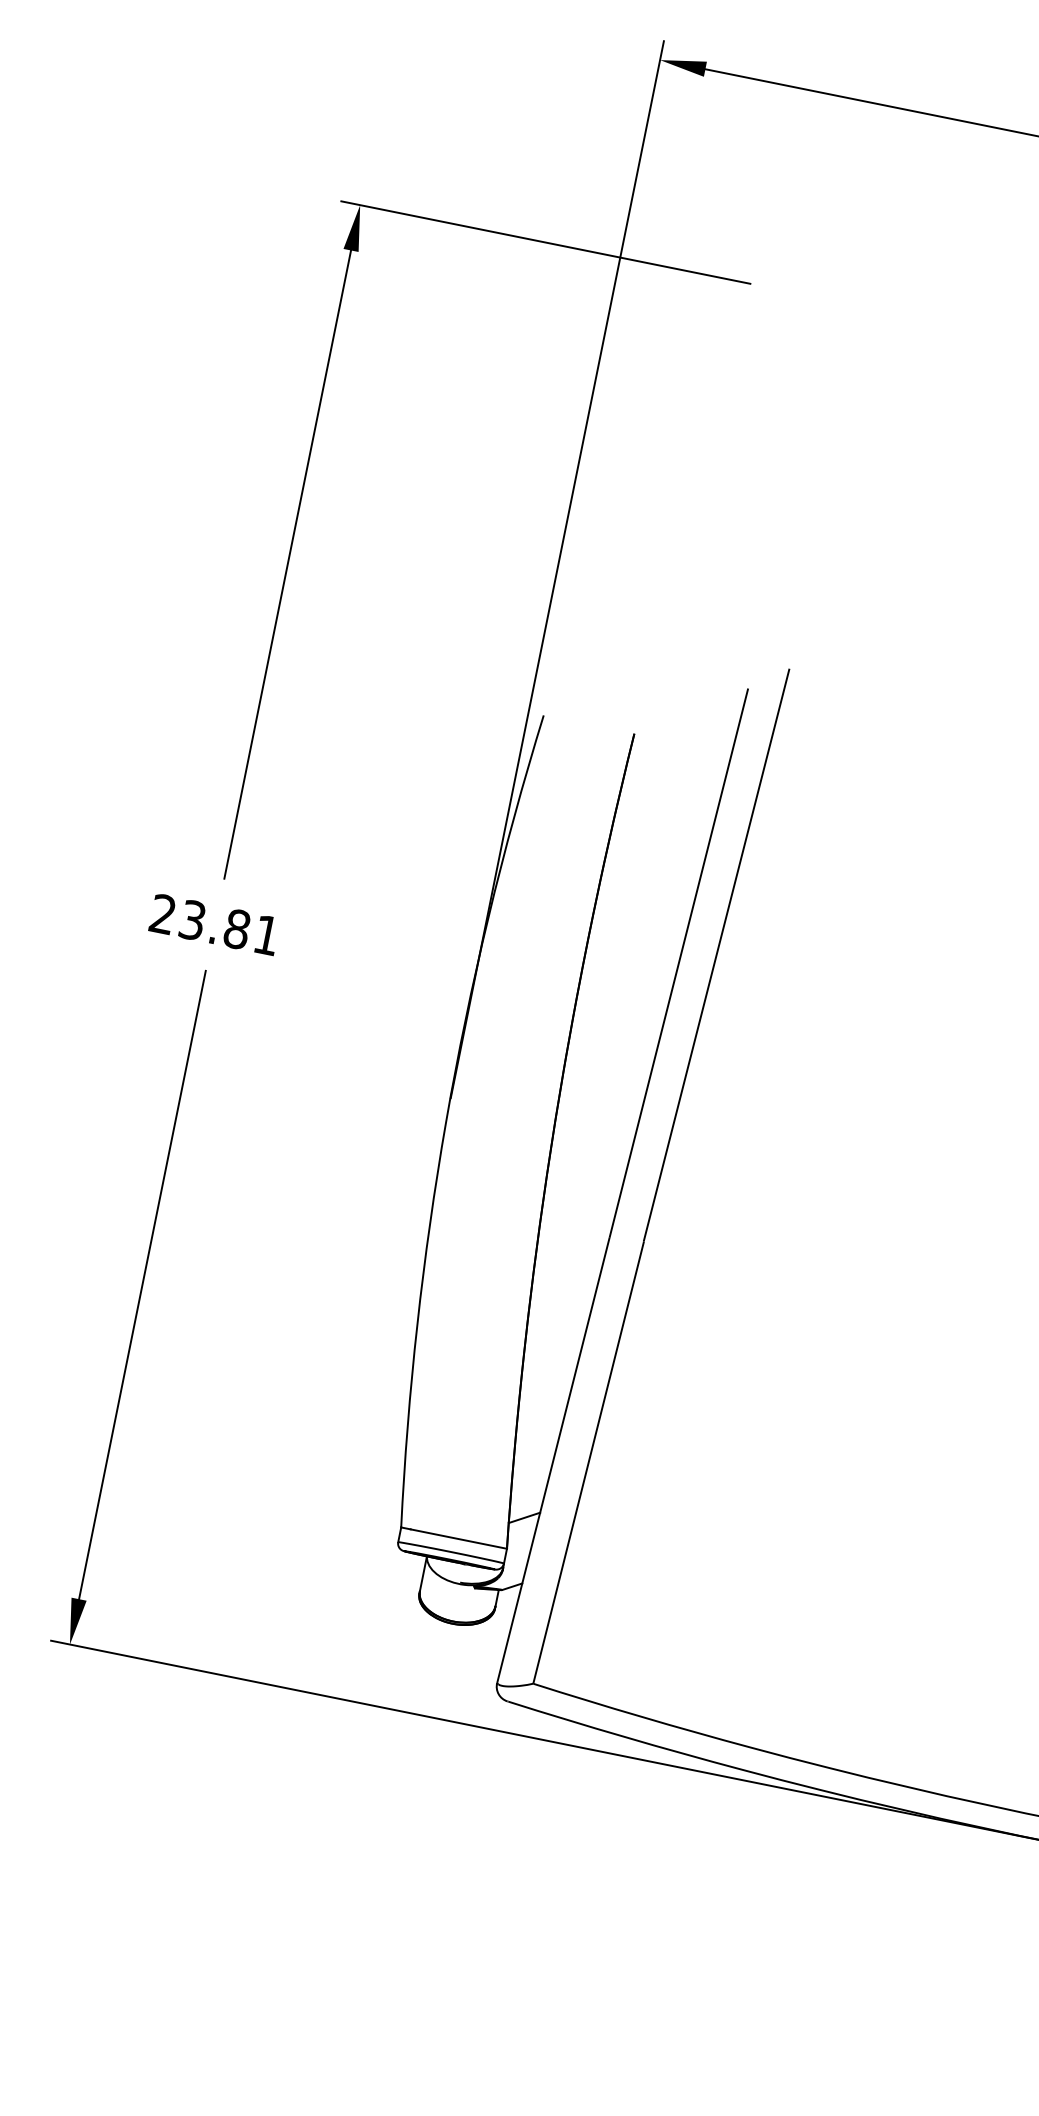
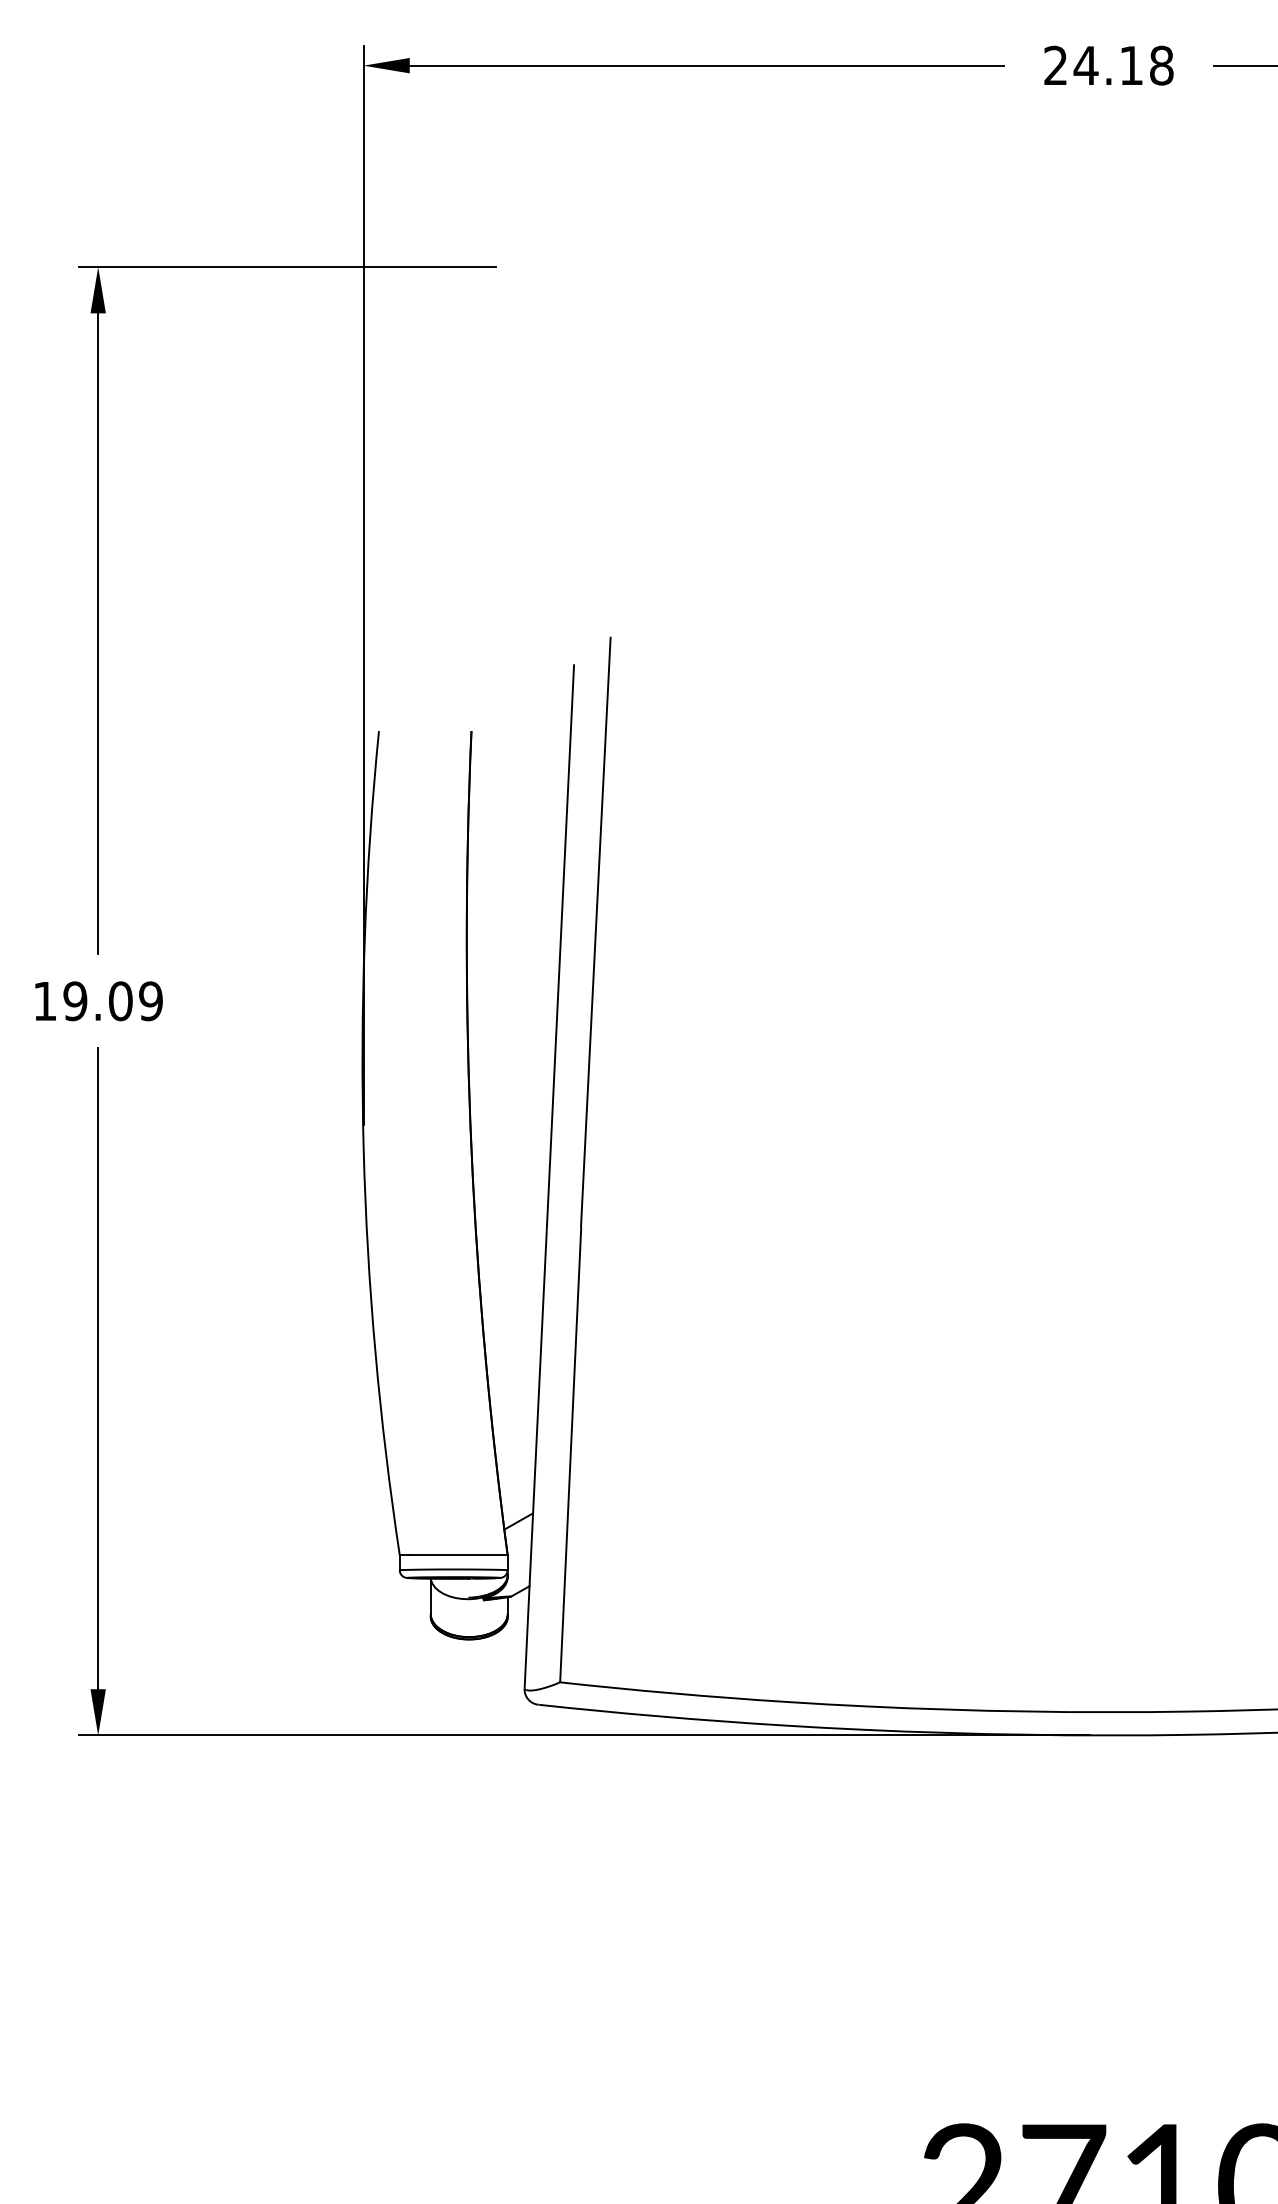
text: (214, 924) -> (97, 1001), 23.81 -> 19.09

